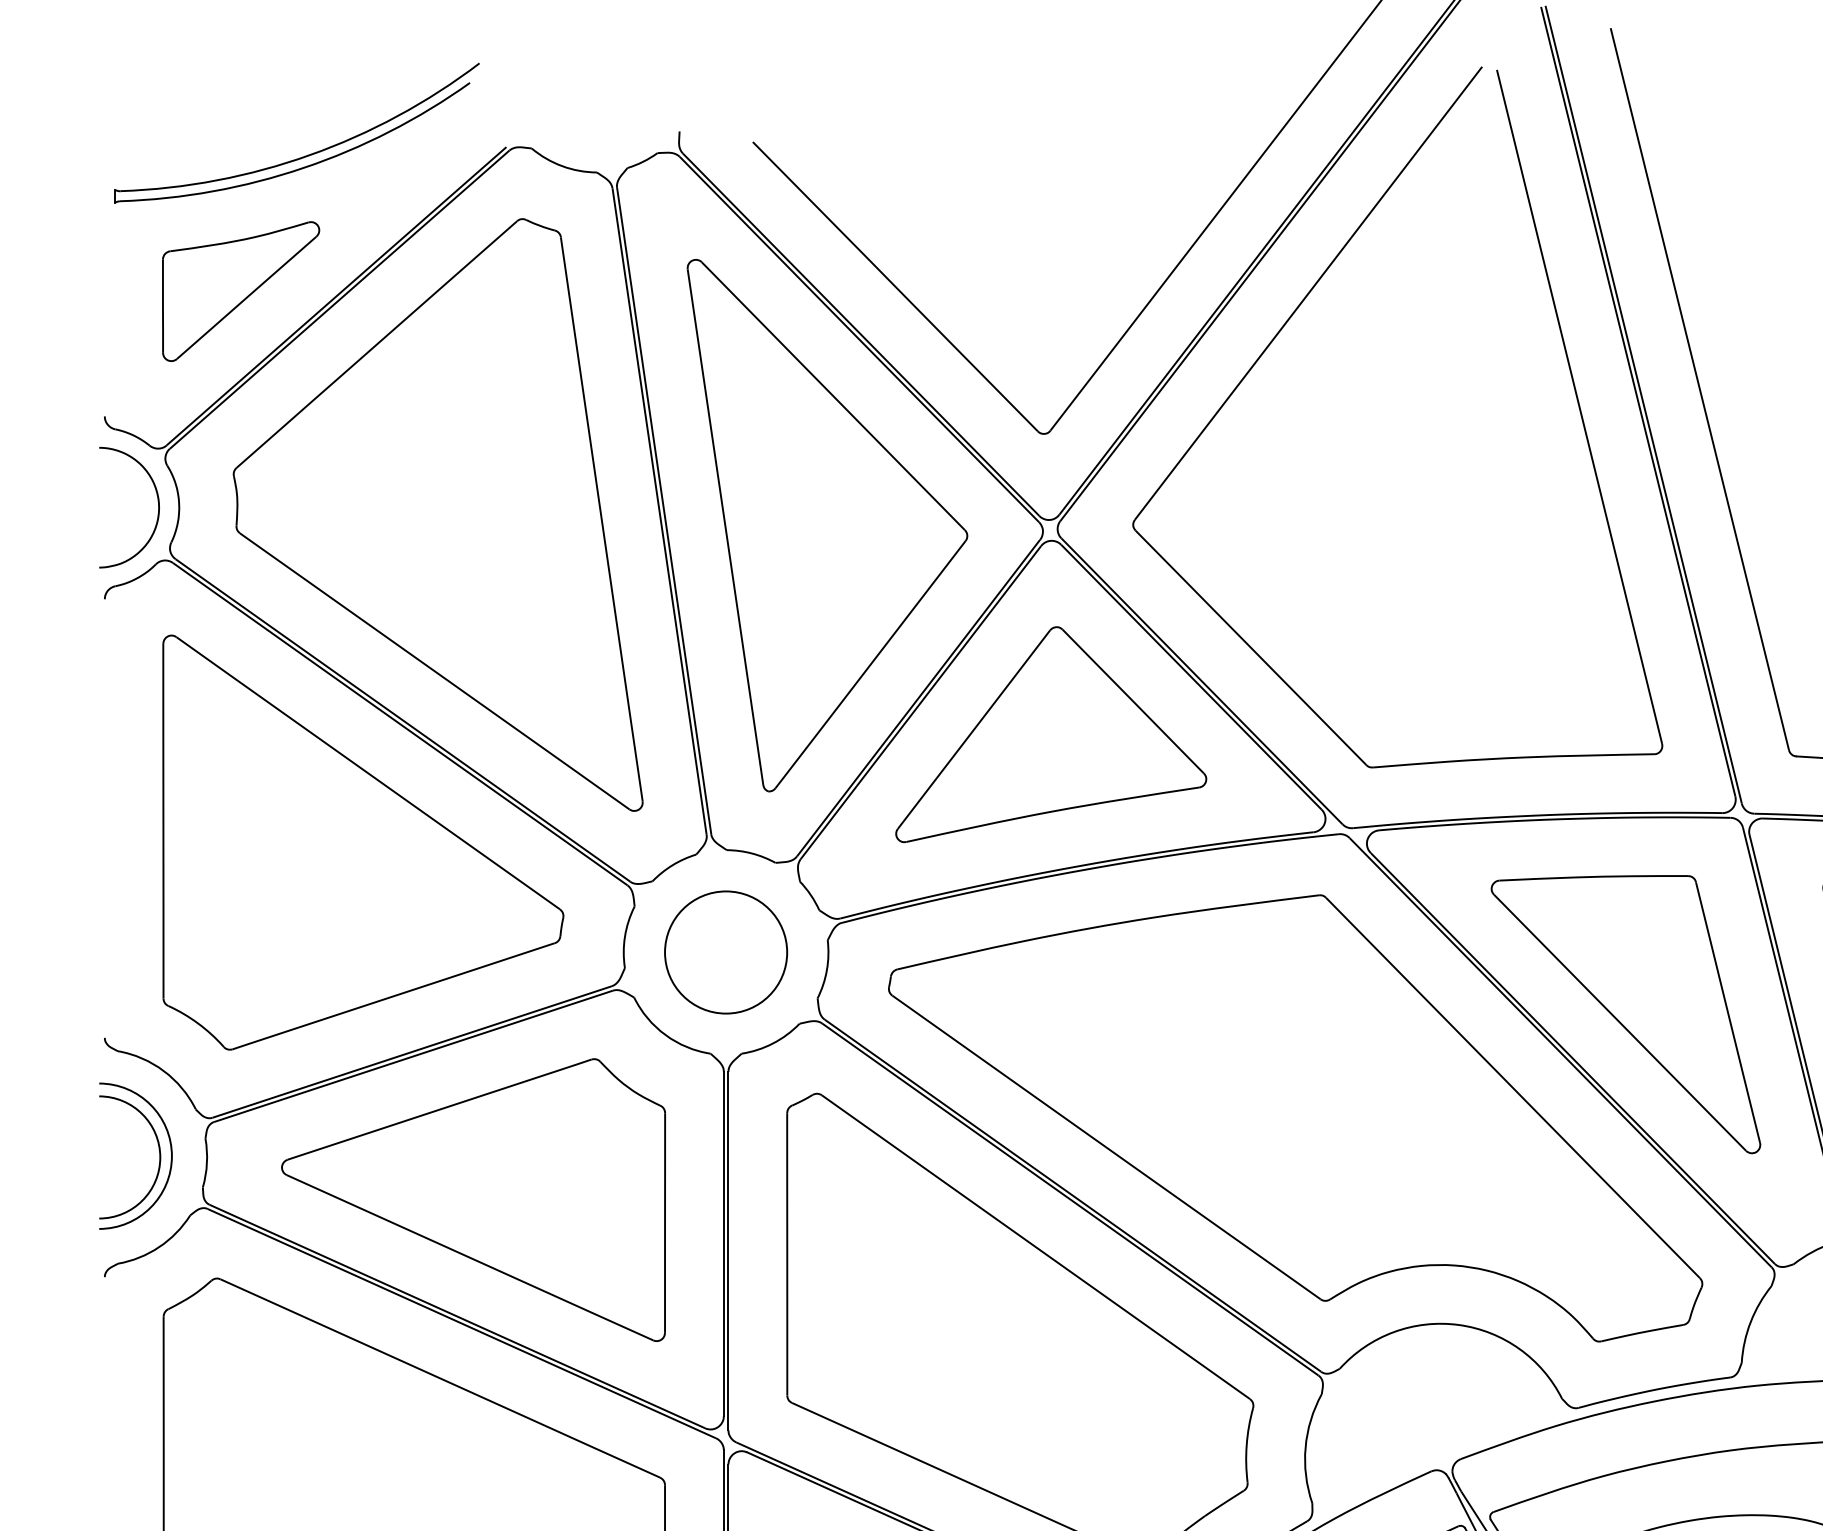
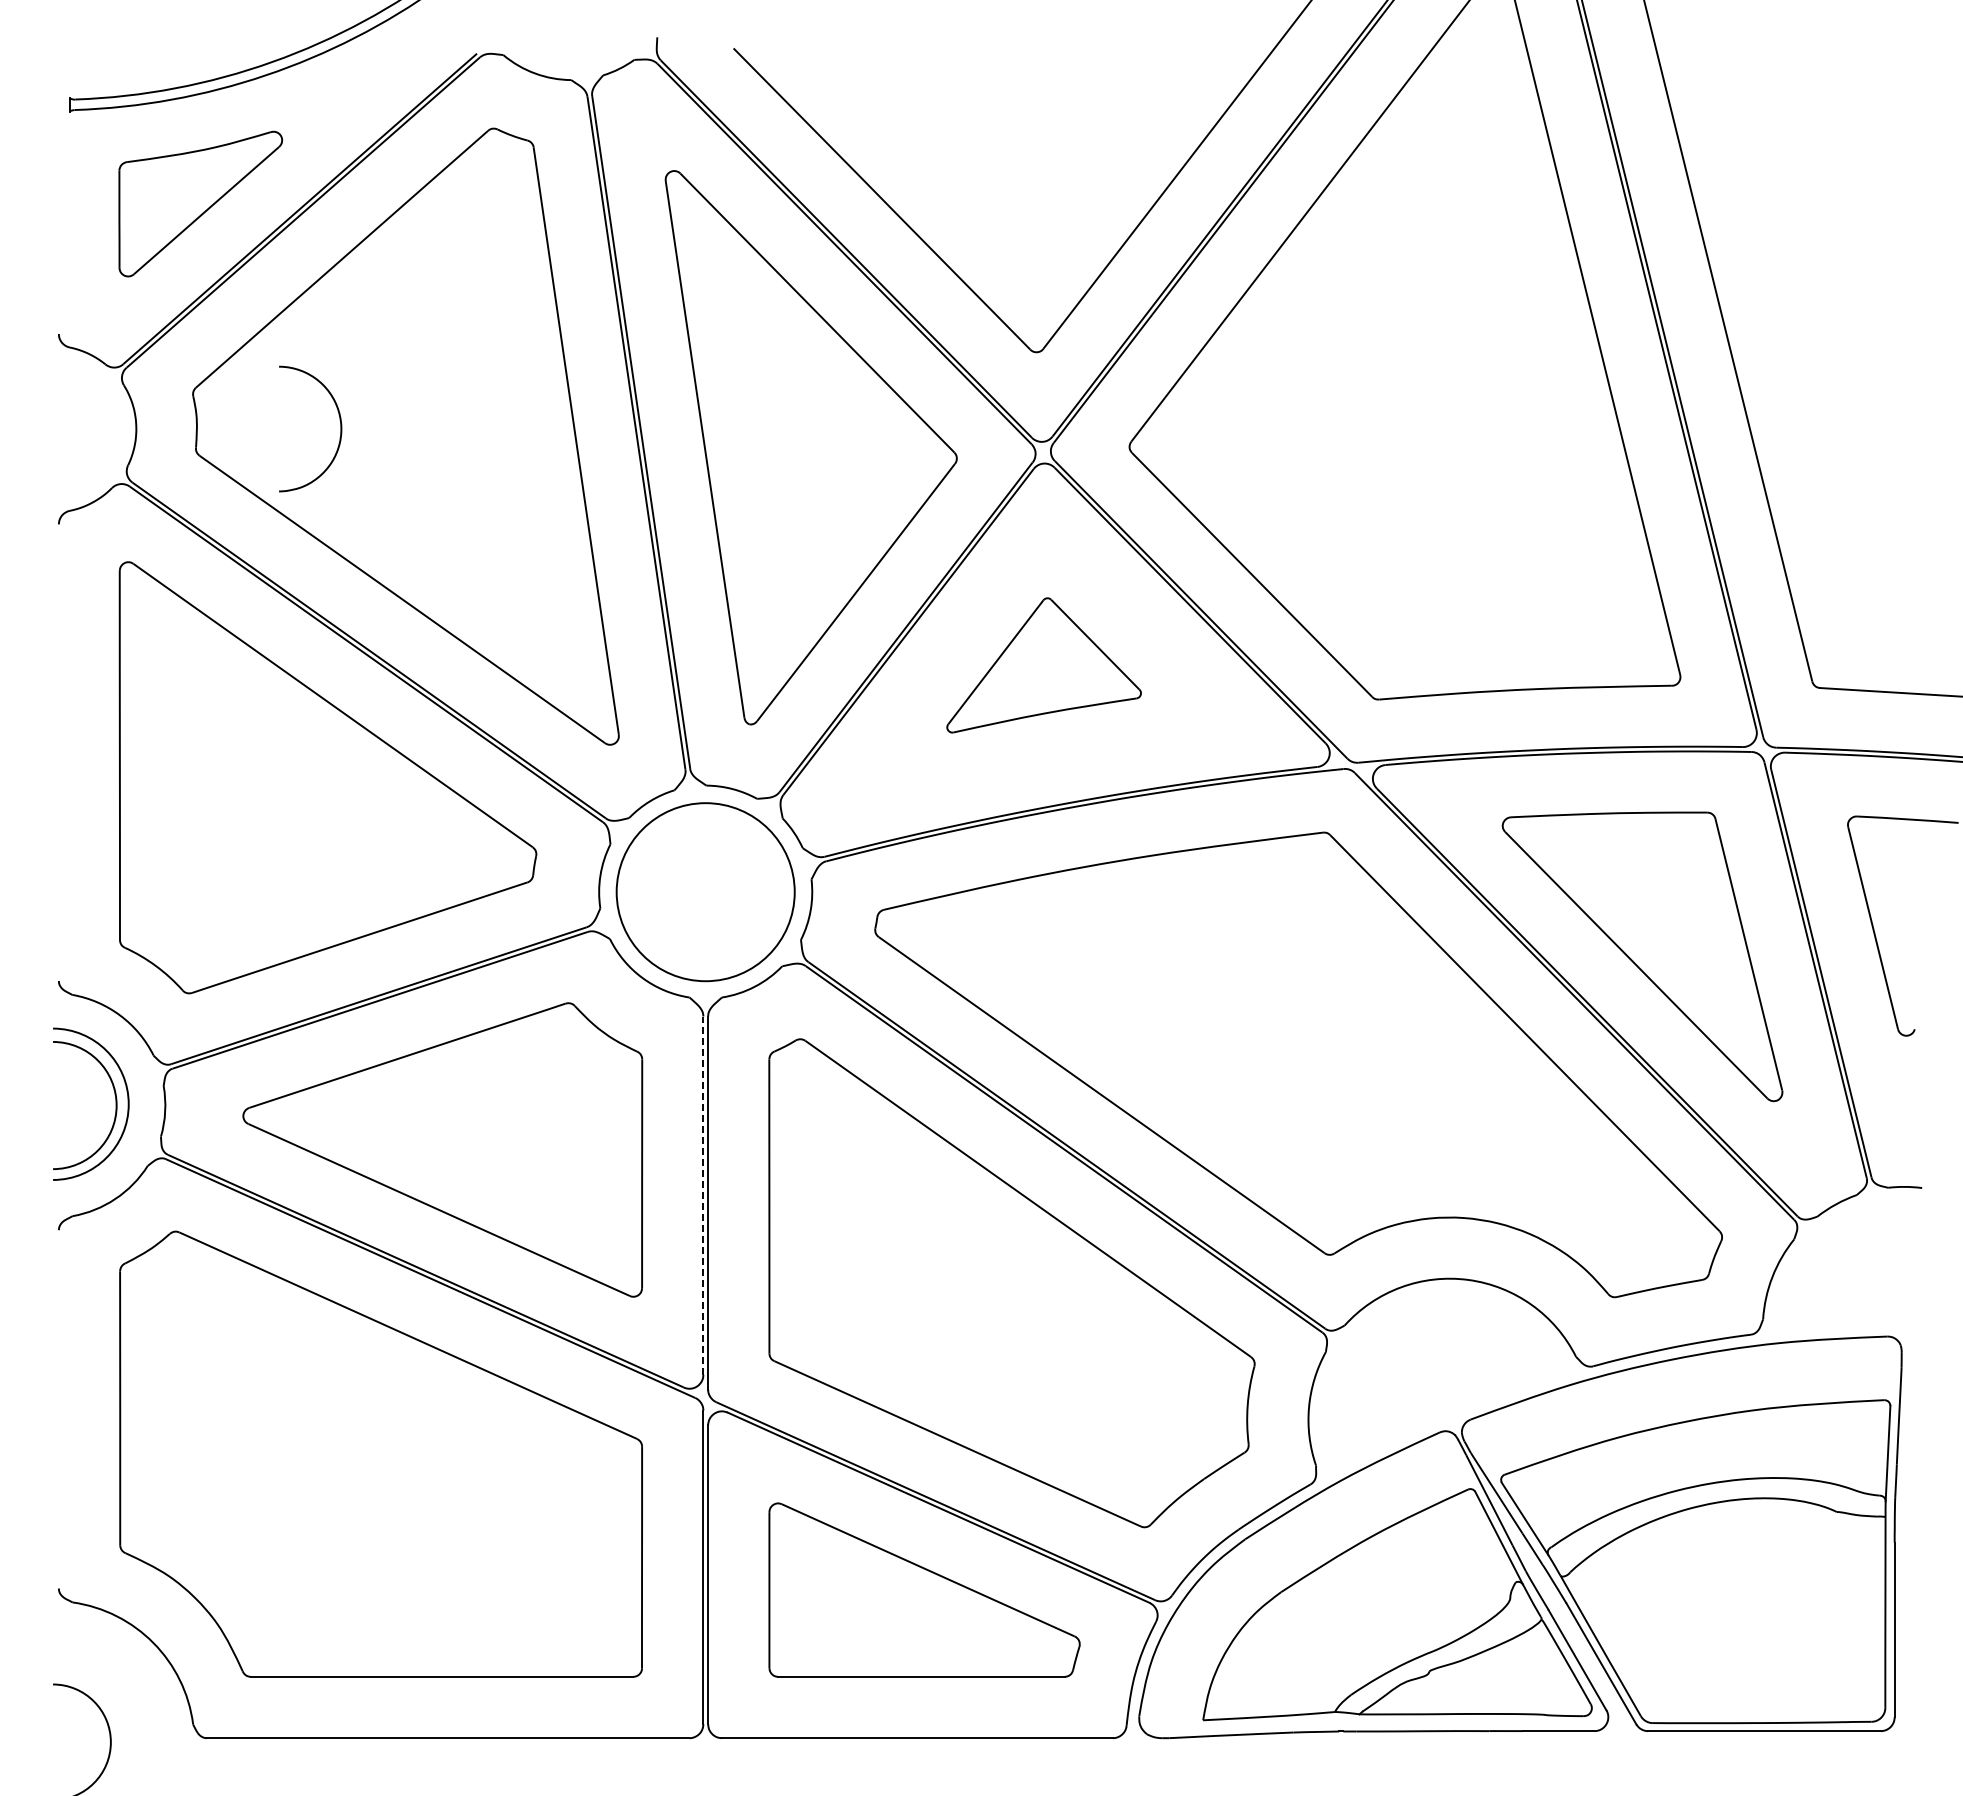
curve: (158, 507) -> (340, 428), moved
part: (1050, 734) -> (1043, 665), size x0.6
circle: (725, 951) -> (705, 891), size x1.4
line: (723, 1243) -> (703, 1195), solid -> dashed

